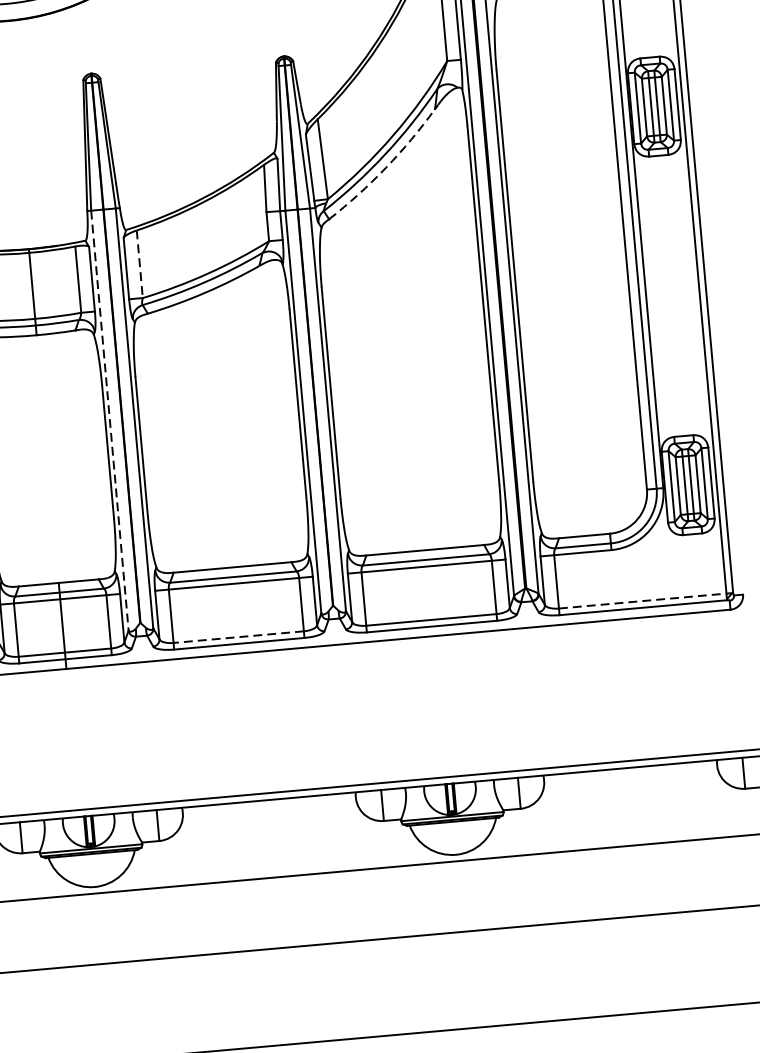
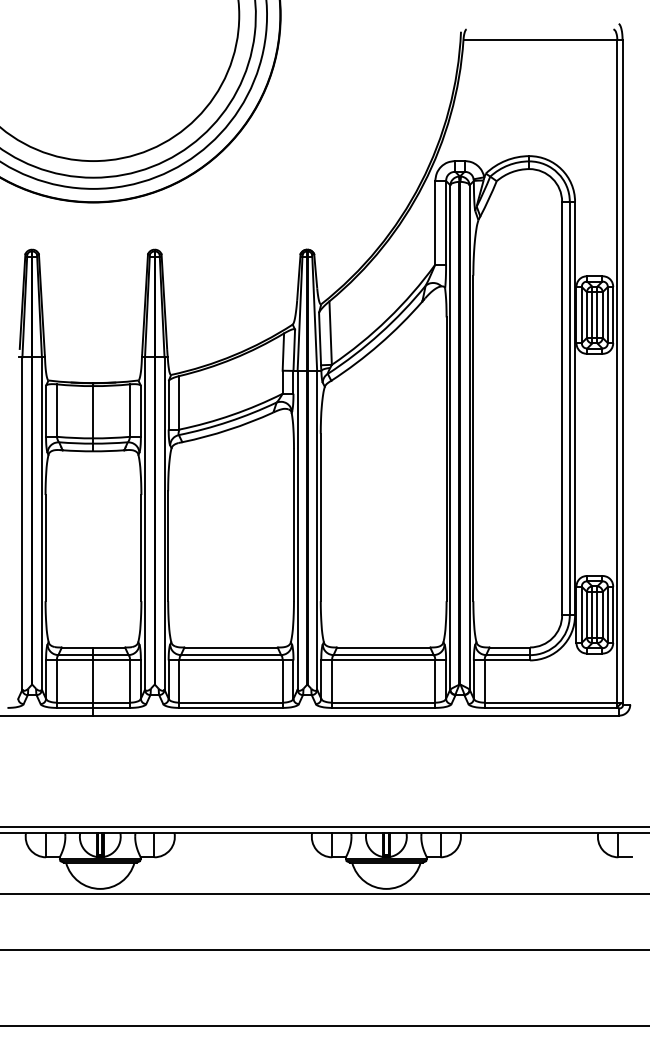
arc: (385, 168) -> (379, 344), dashed -> solid
line: (139, 263) -> (179, 402), dashed -> solid
line: (110, 421) -> (145, 524), dashed -> solid
line: (645, 600) -> (553, 702), dashed -> solid
line: (239, 636) -> (231, 702), dashed -> solid

